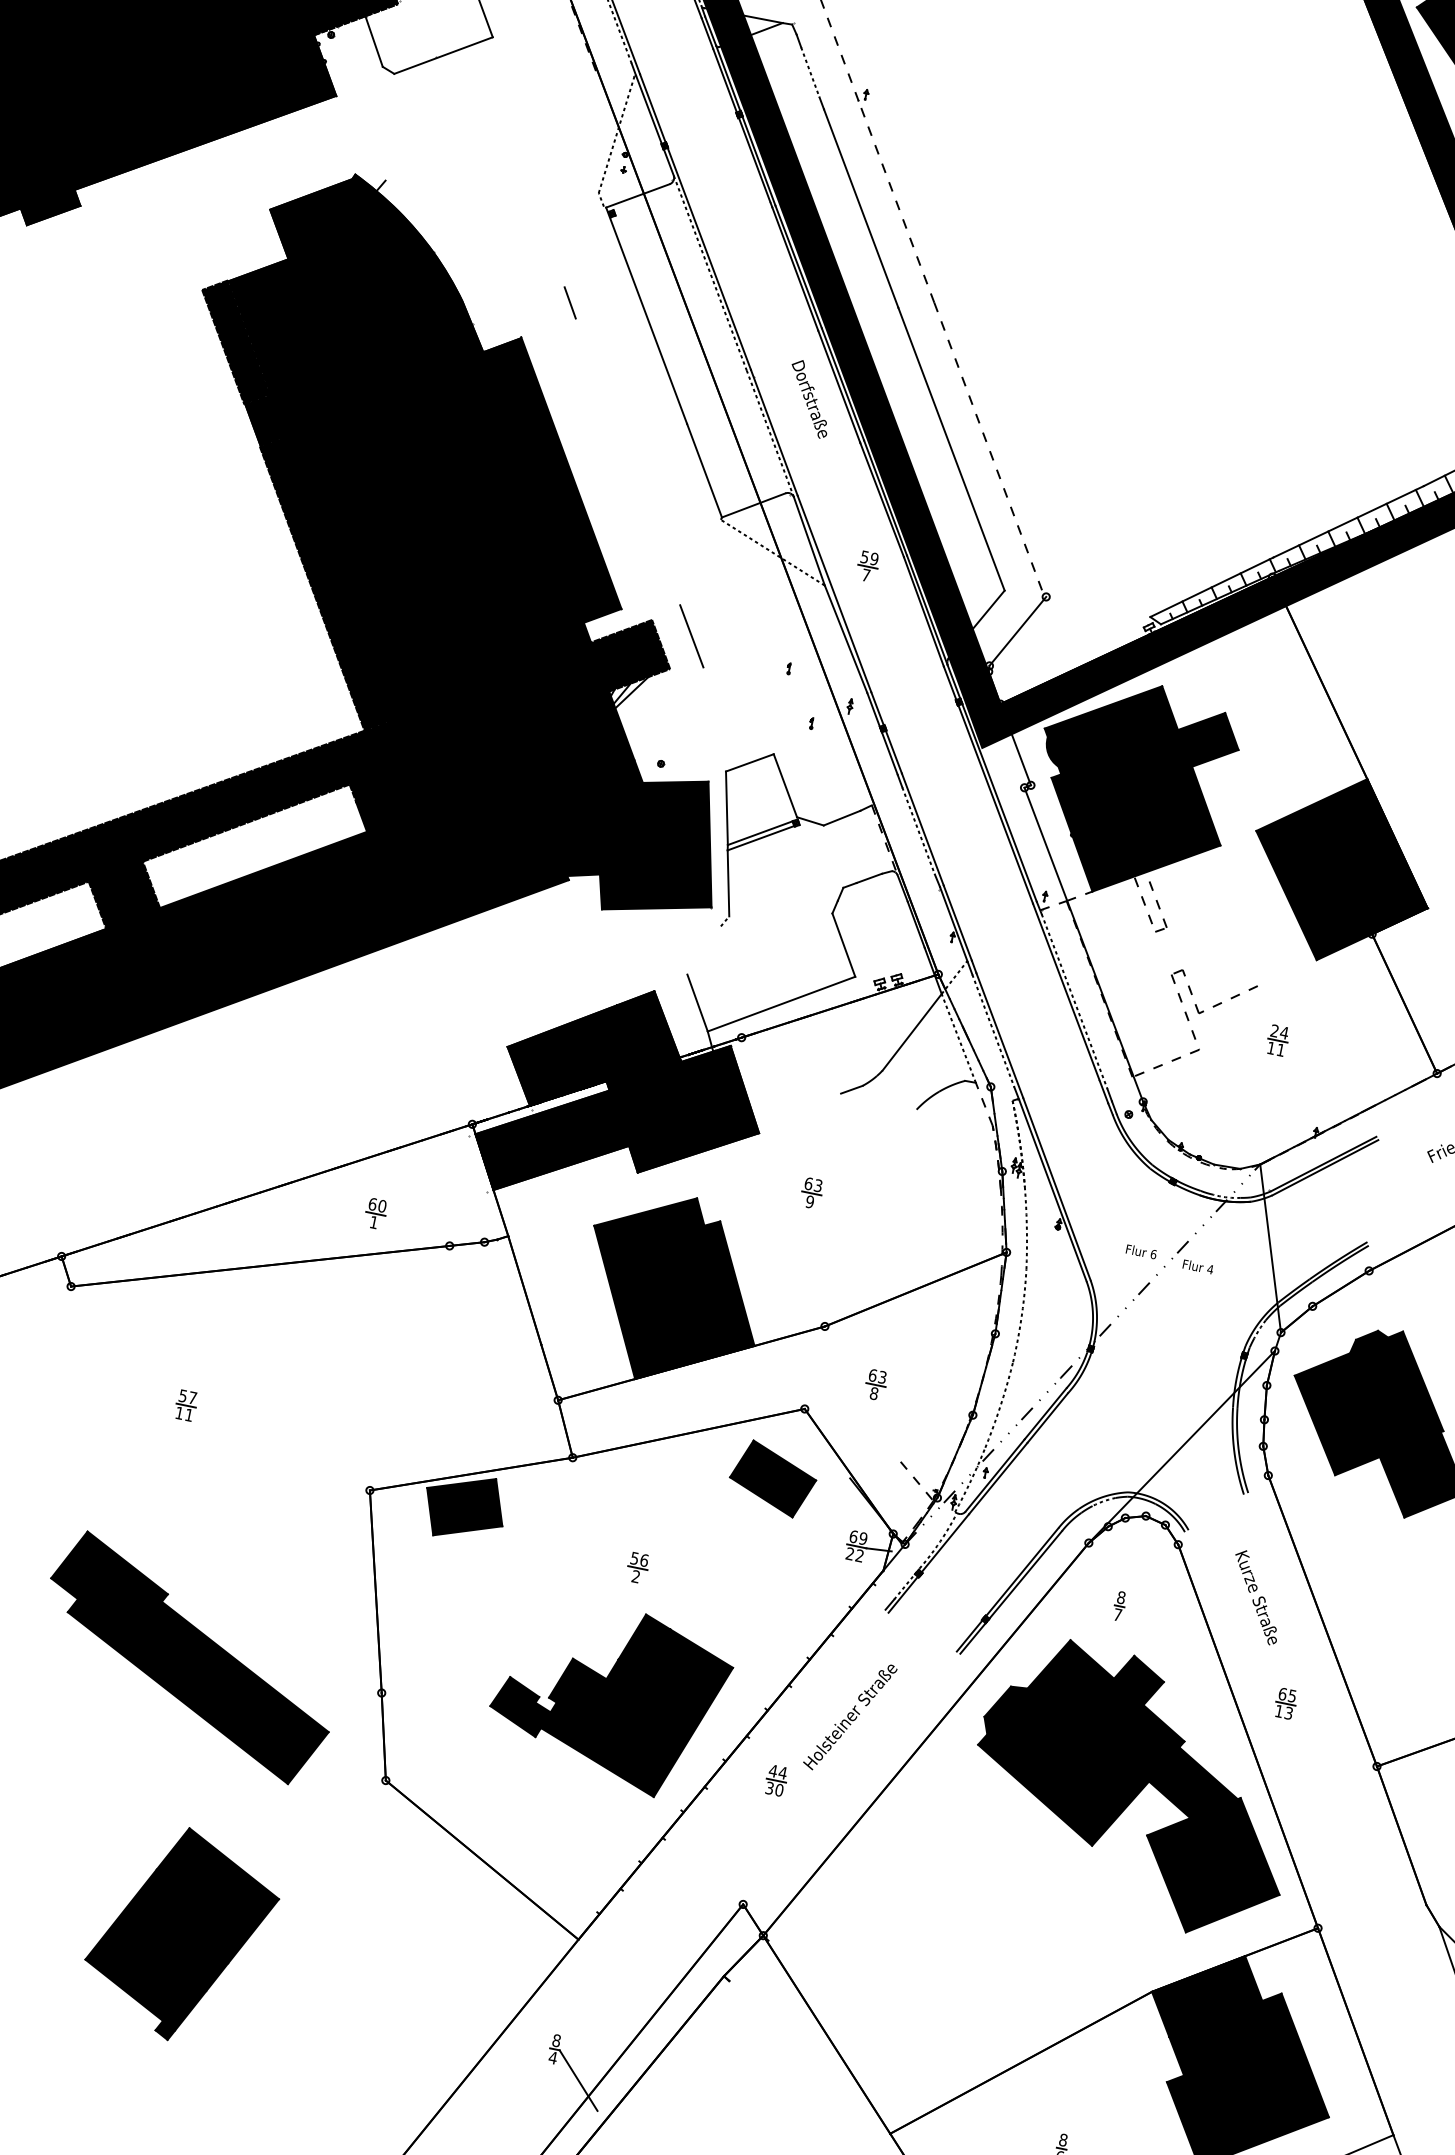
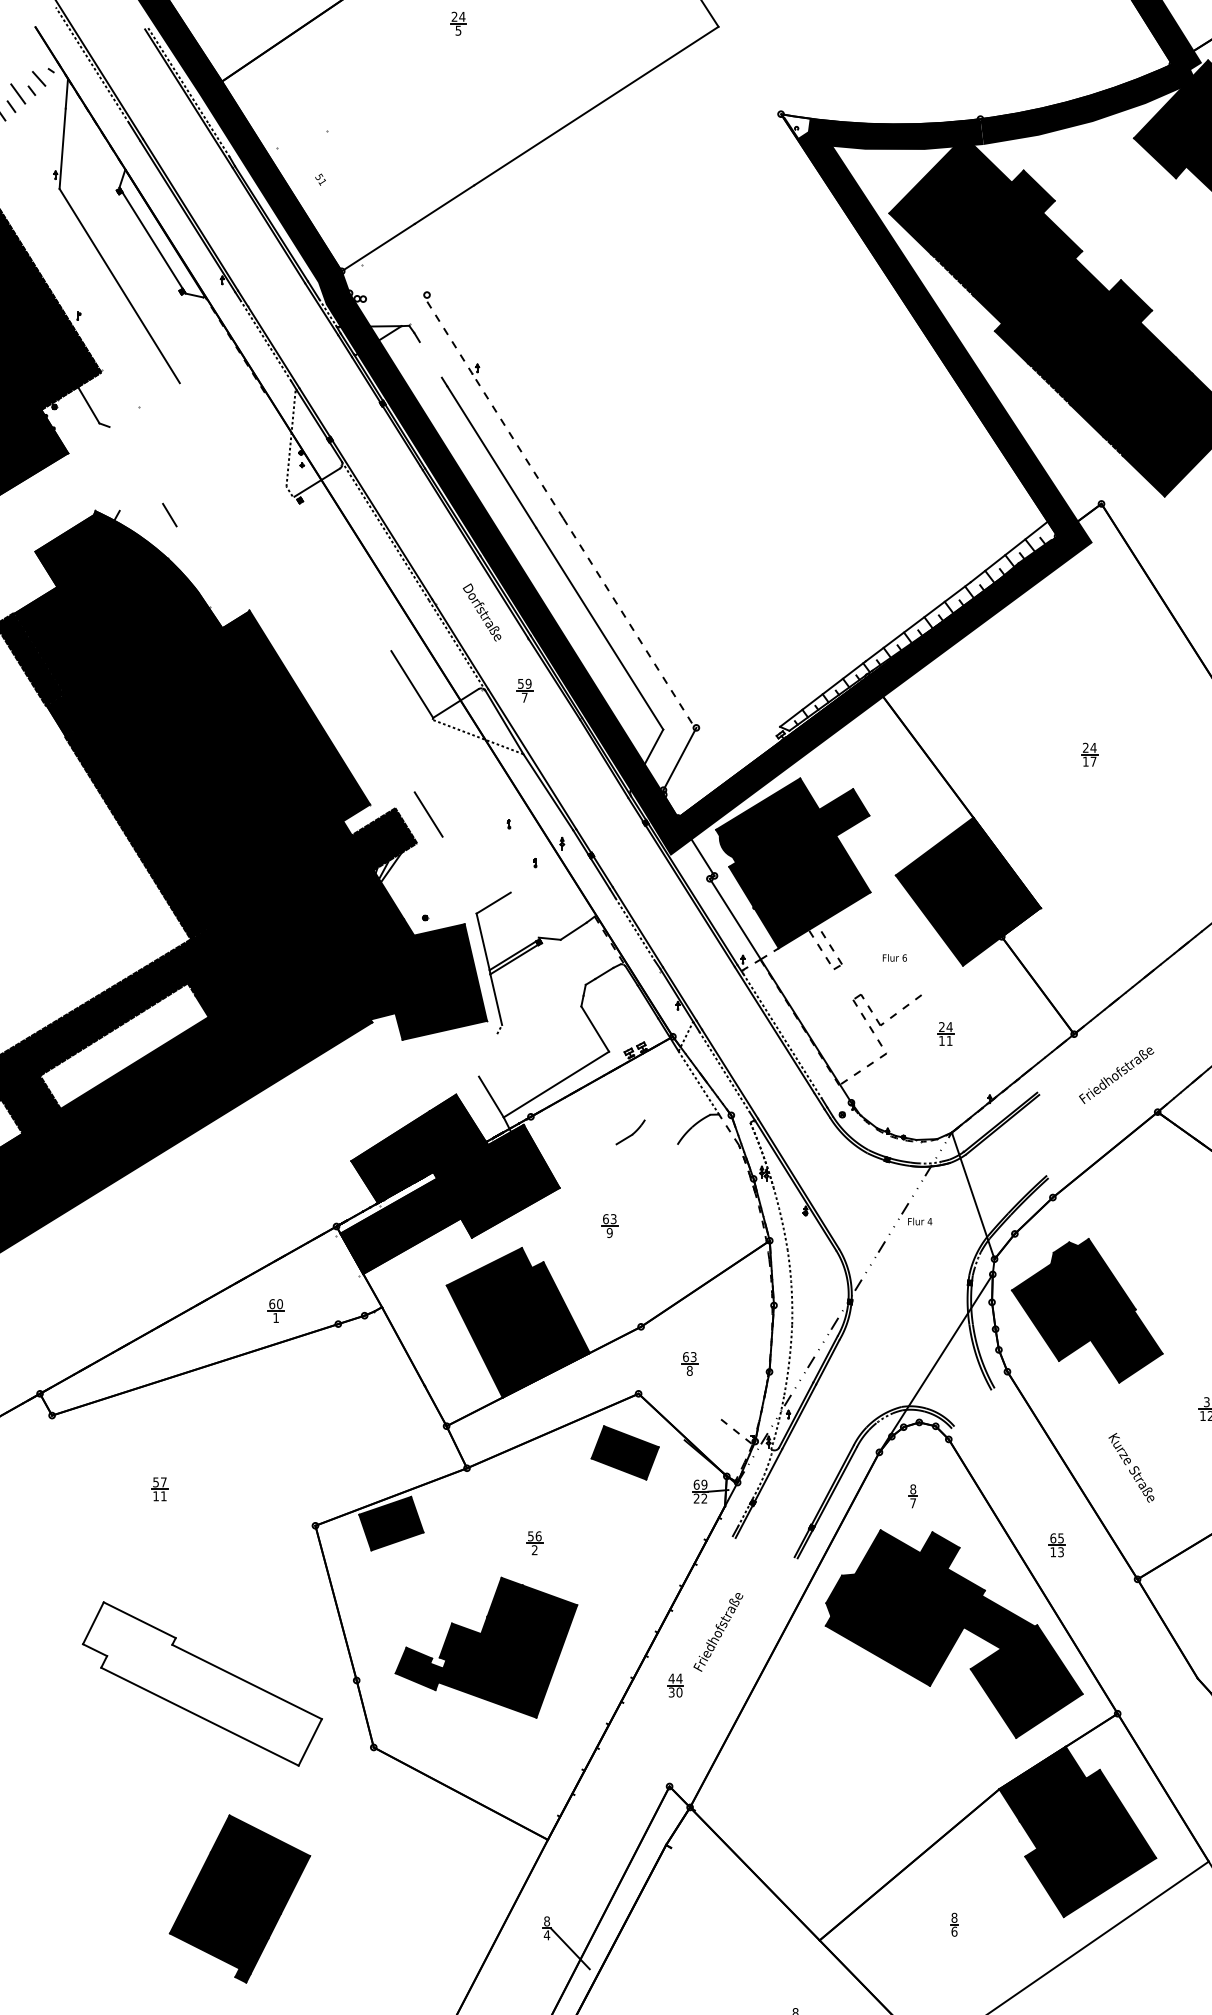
line: (443, 56) -> (144, 405), removed
line: (809, 71) -> (430, 359), removed
line: (569, 302) -> (169, 514), moved
line: (646, 315) -> (342, 573), removed
part: (867, 566) -> (524, 690), moved
line: (785, 784) -> (524, 914), removed
line: (911, 1032) -> (661, 1085), removed
text: (1141, 1251) -> (894, 957), moved
text: (1256, 1597) -> (1131, 1467), moved
fill: (189, 1657) -> (202, 1683), removed
part: (609, 1697) -> (486, 1647), moved
text: (850, 1713) -> (722, 1621), Holsteiner Straße -> Friedhofstraße

